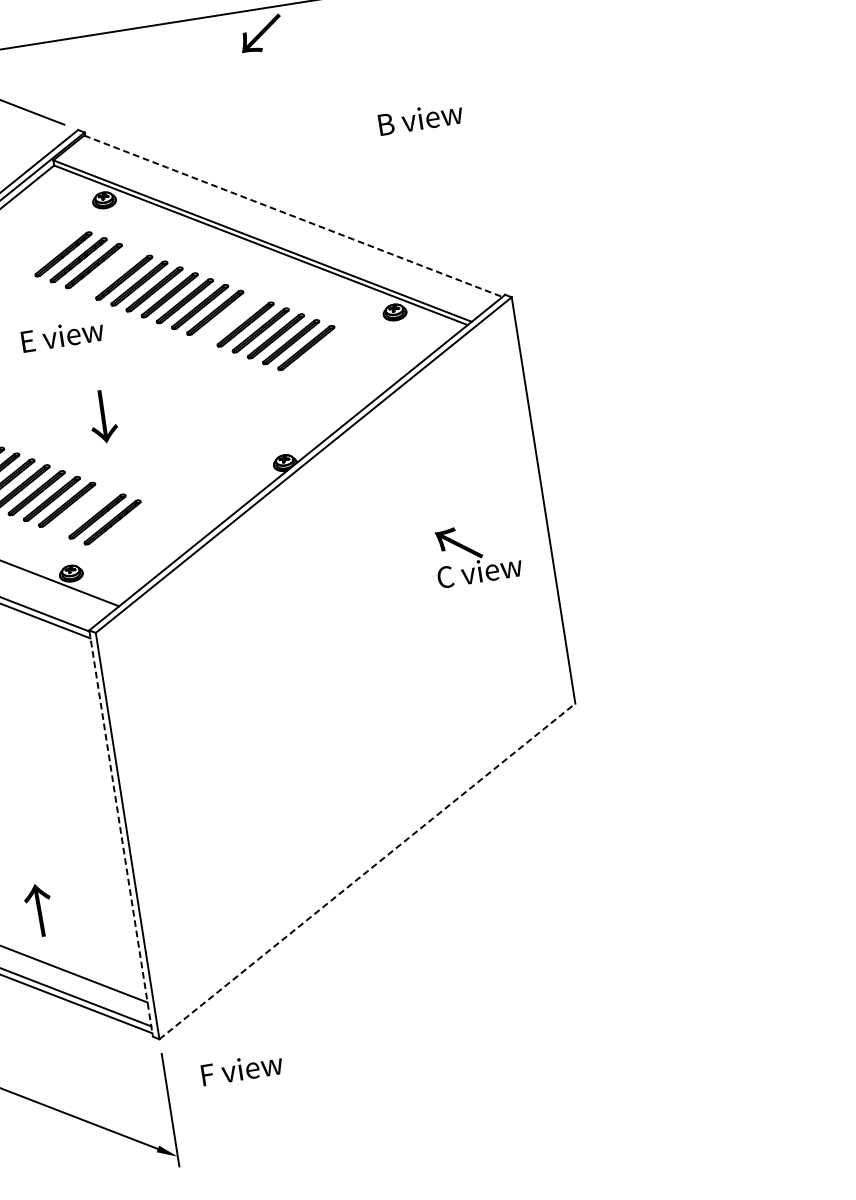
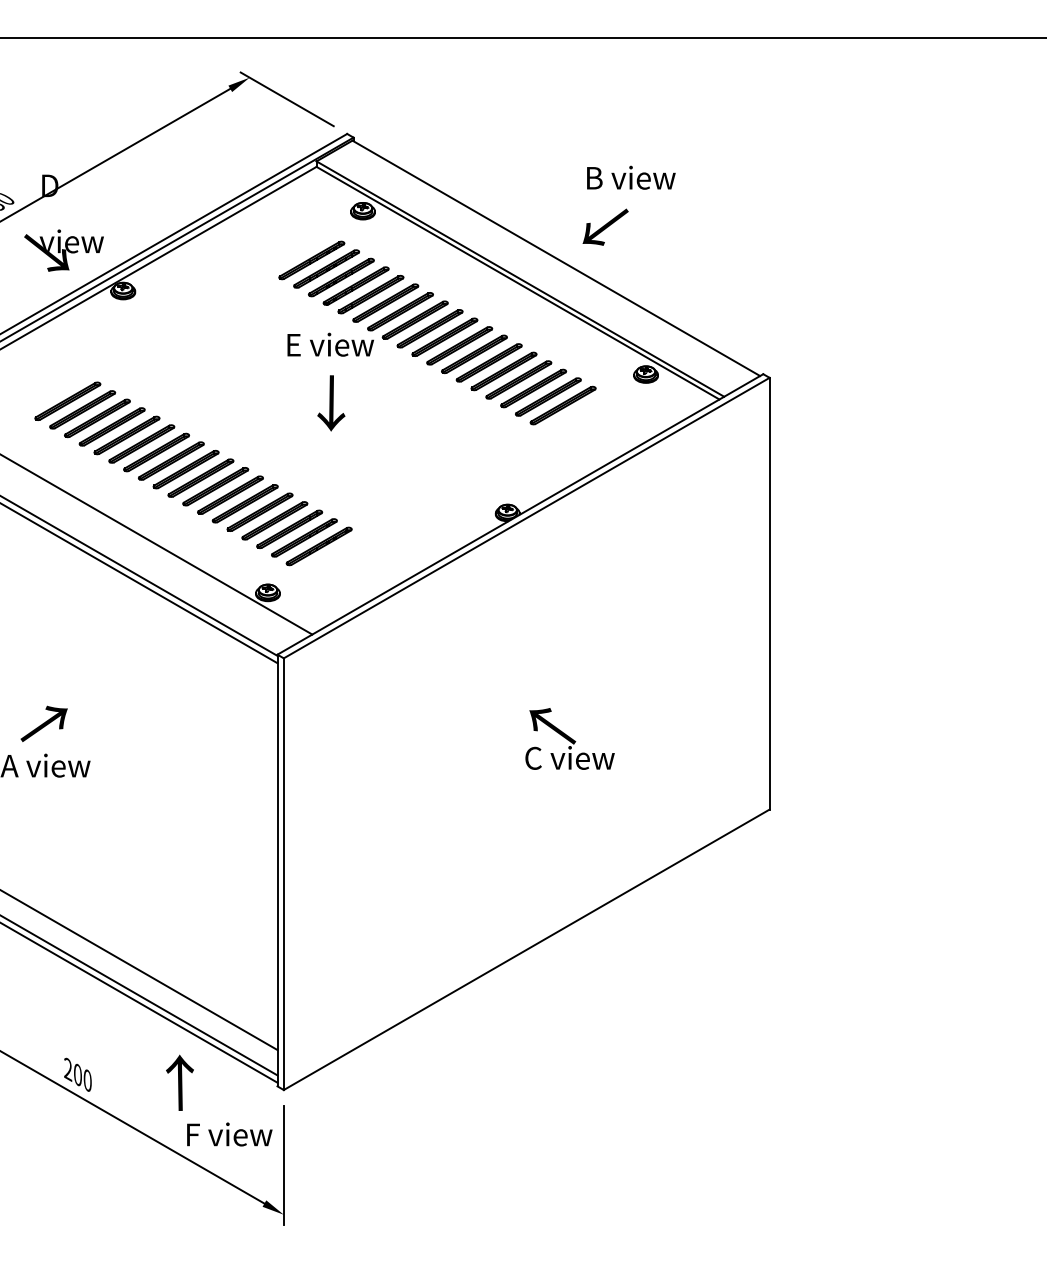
text: (261, 33) -> (605, 226), moved
text: (420, 118) -> (631, 177), moved
line: (293, 216) -> (556, 258), dashed -> solid
part: (108, 271) -> (355, 285), added
part: (230, 318) -> (474, 354), added
text: (62, 335) -> (330, 344), moved
part: (320, 353) -> (562, 405), added
text: (103, 416) -> (331, 403), moved
part: (82, 509) -> (289, 528), added
text: (476, 553) -> (569, 738), moved
line: (121, 833) -> (277, 870), dashed -> solid
line: (368, 871) -> (527, 949), dashed -> solid
text: (38, 910) -> (179, 1082), moved
text: (241, 1069) -> (229, 1134), moved

